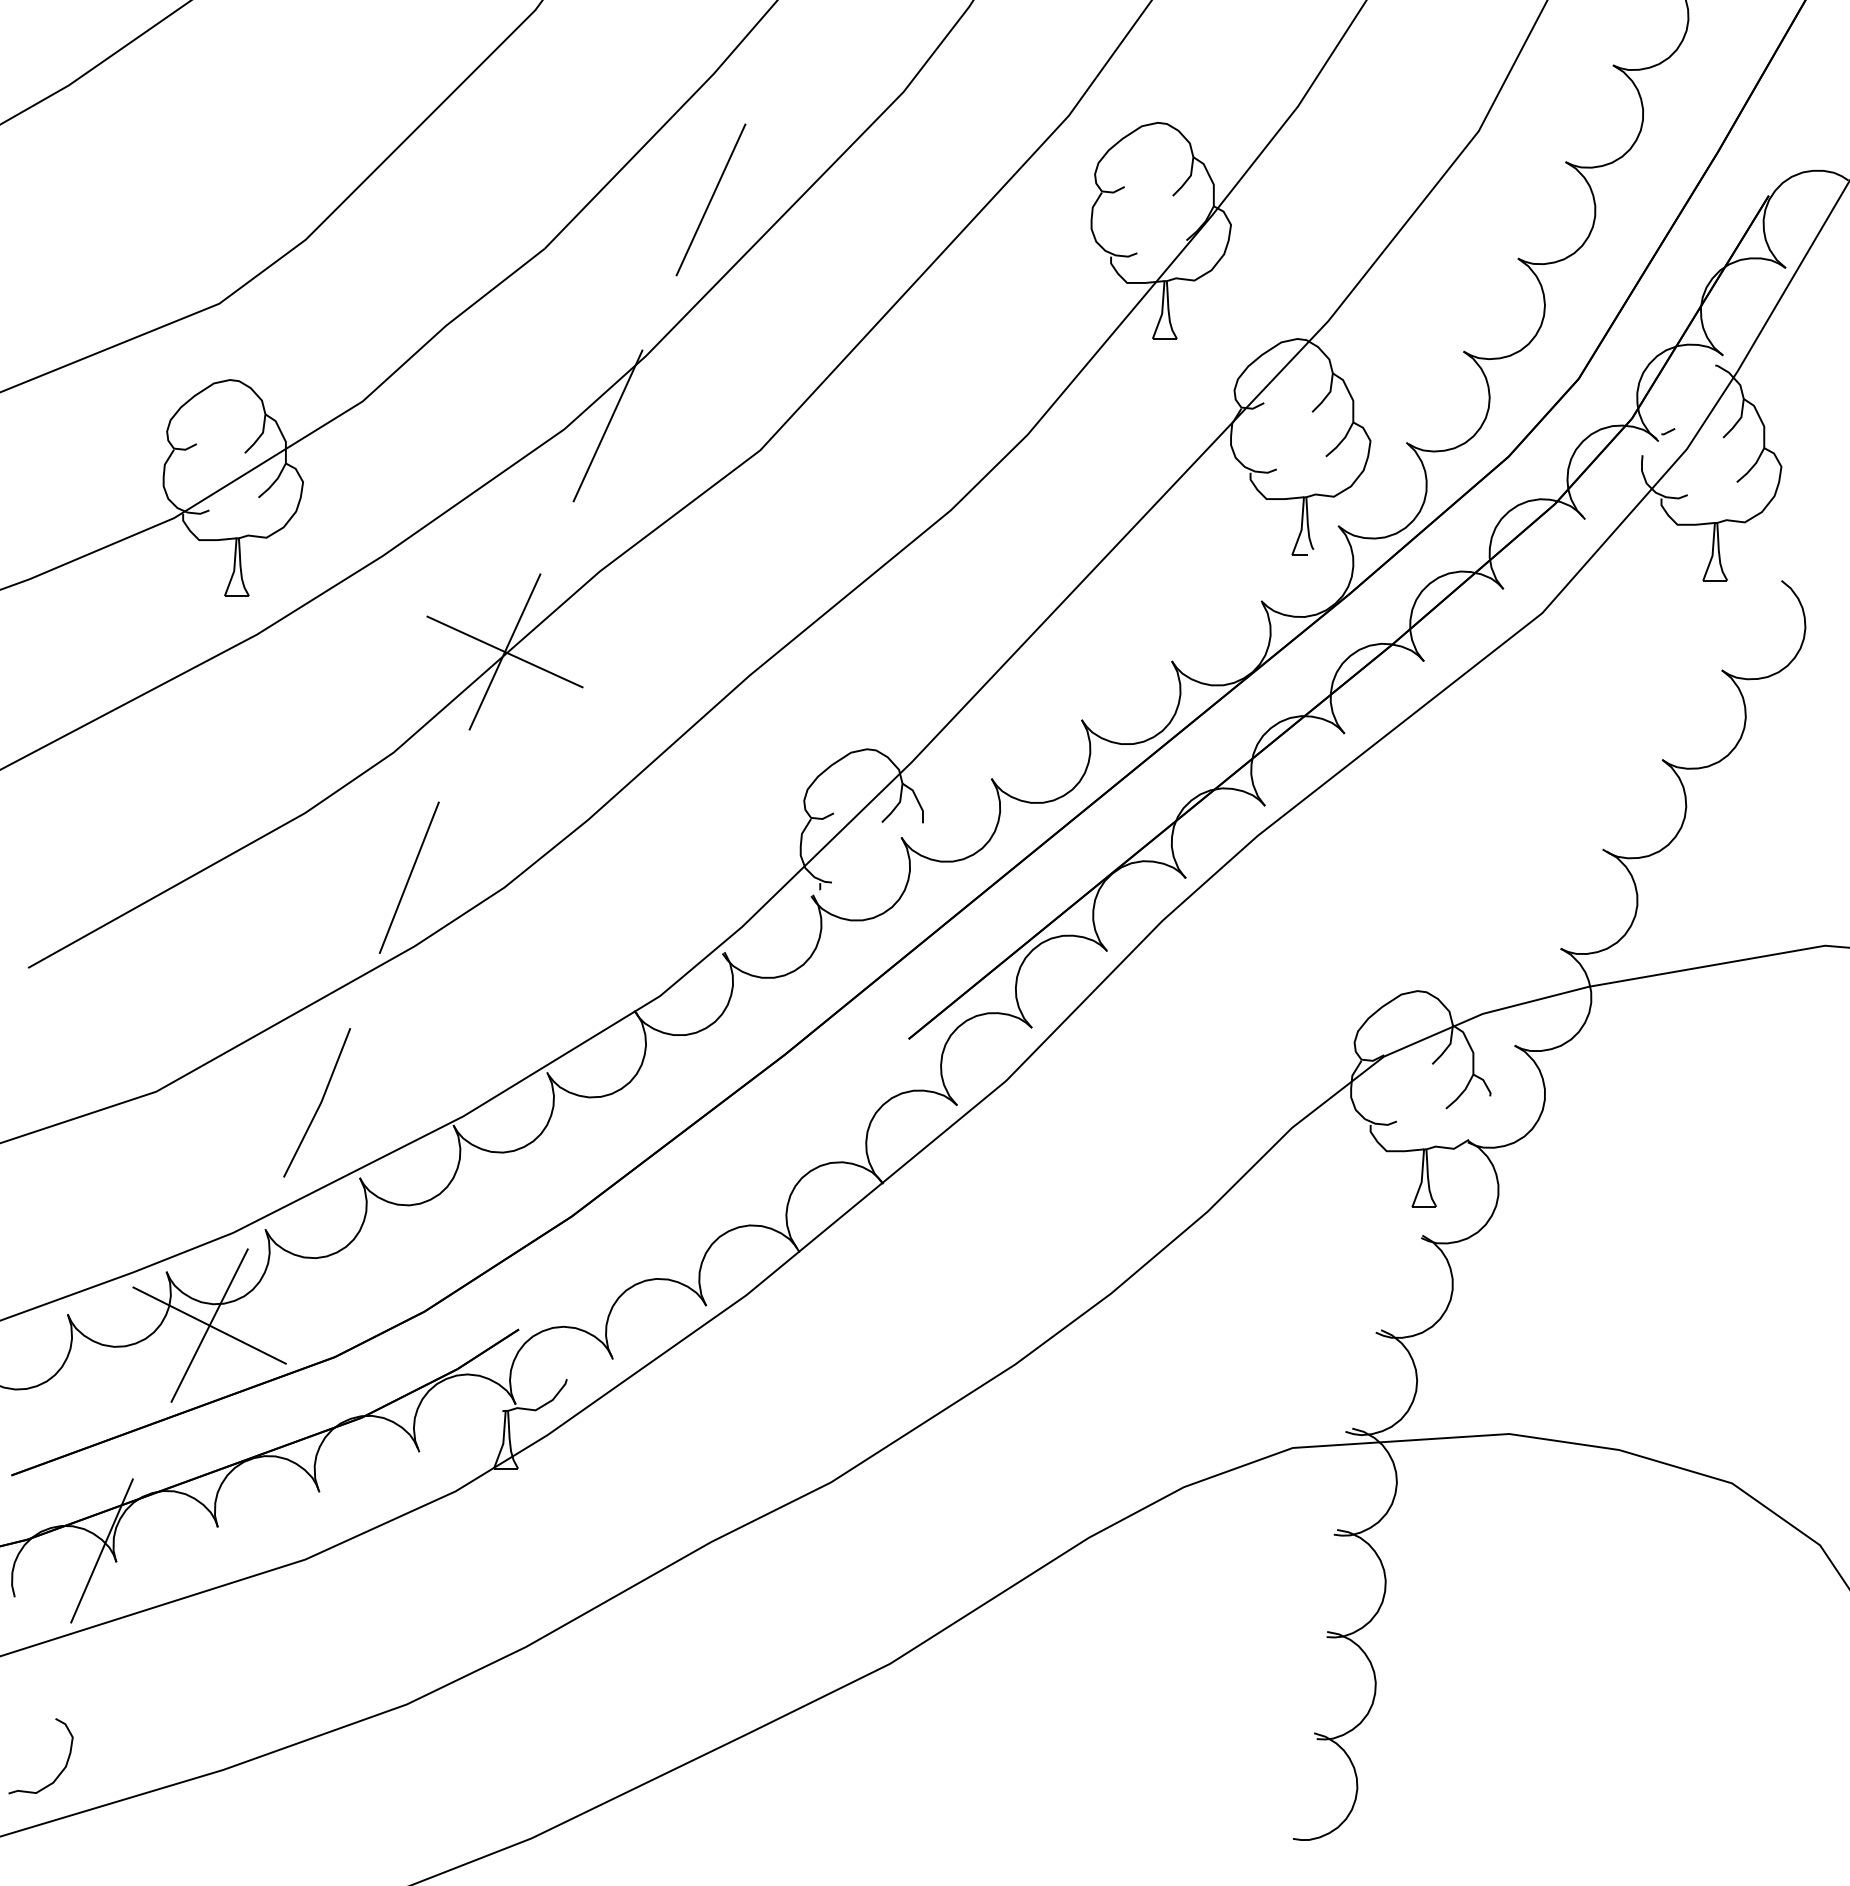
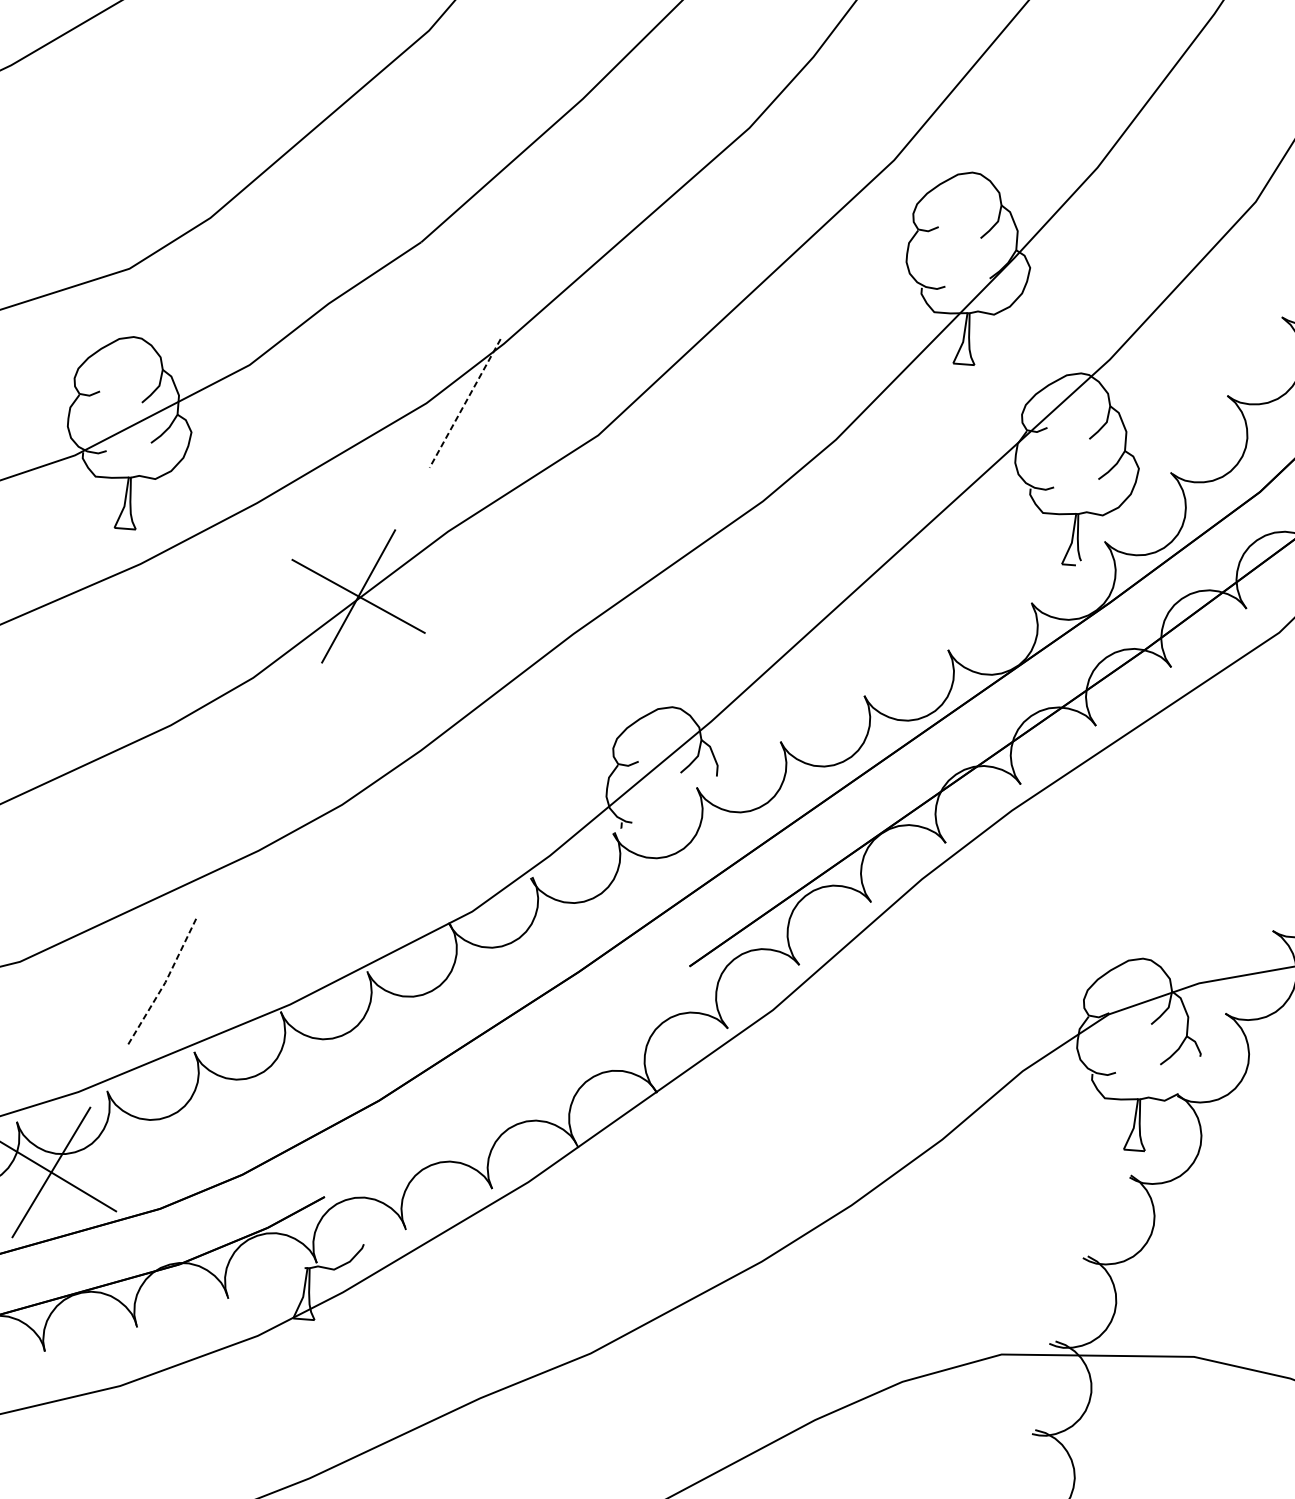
line: (710, 199) -> (571, 209), removed
line: (608, 425) -> (465, 403), solid -> dashed
line: (408, 877) -> (257, 789), removed
line: (320, 1104) -> (164, 984), solid -> dashed

